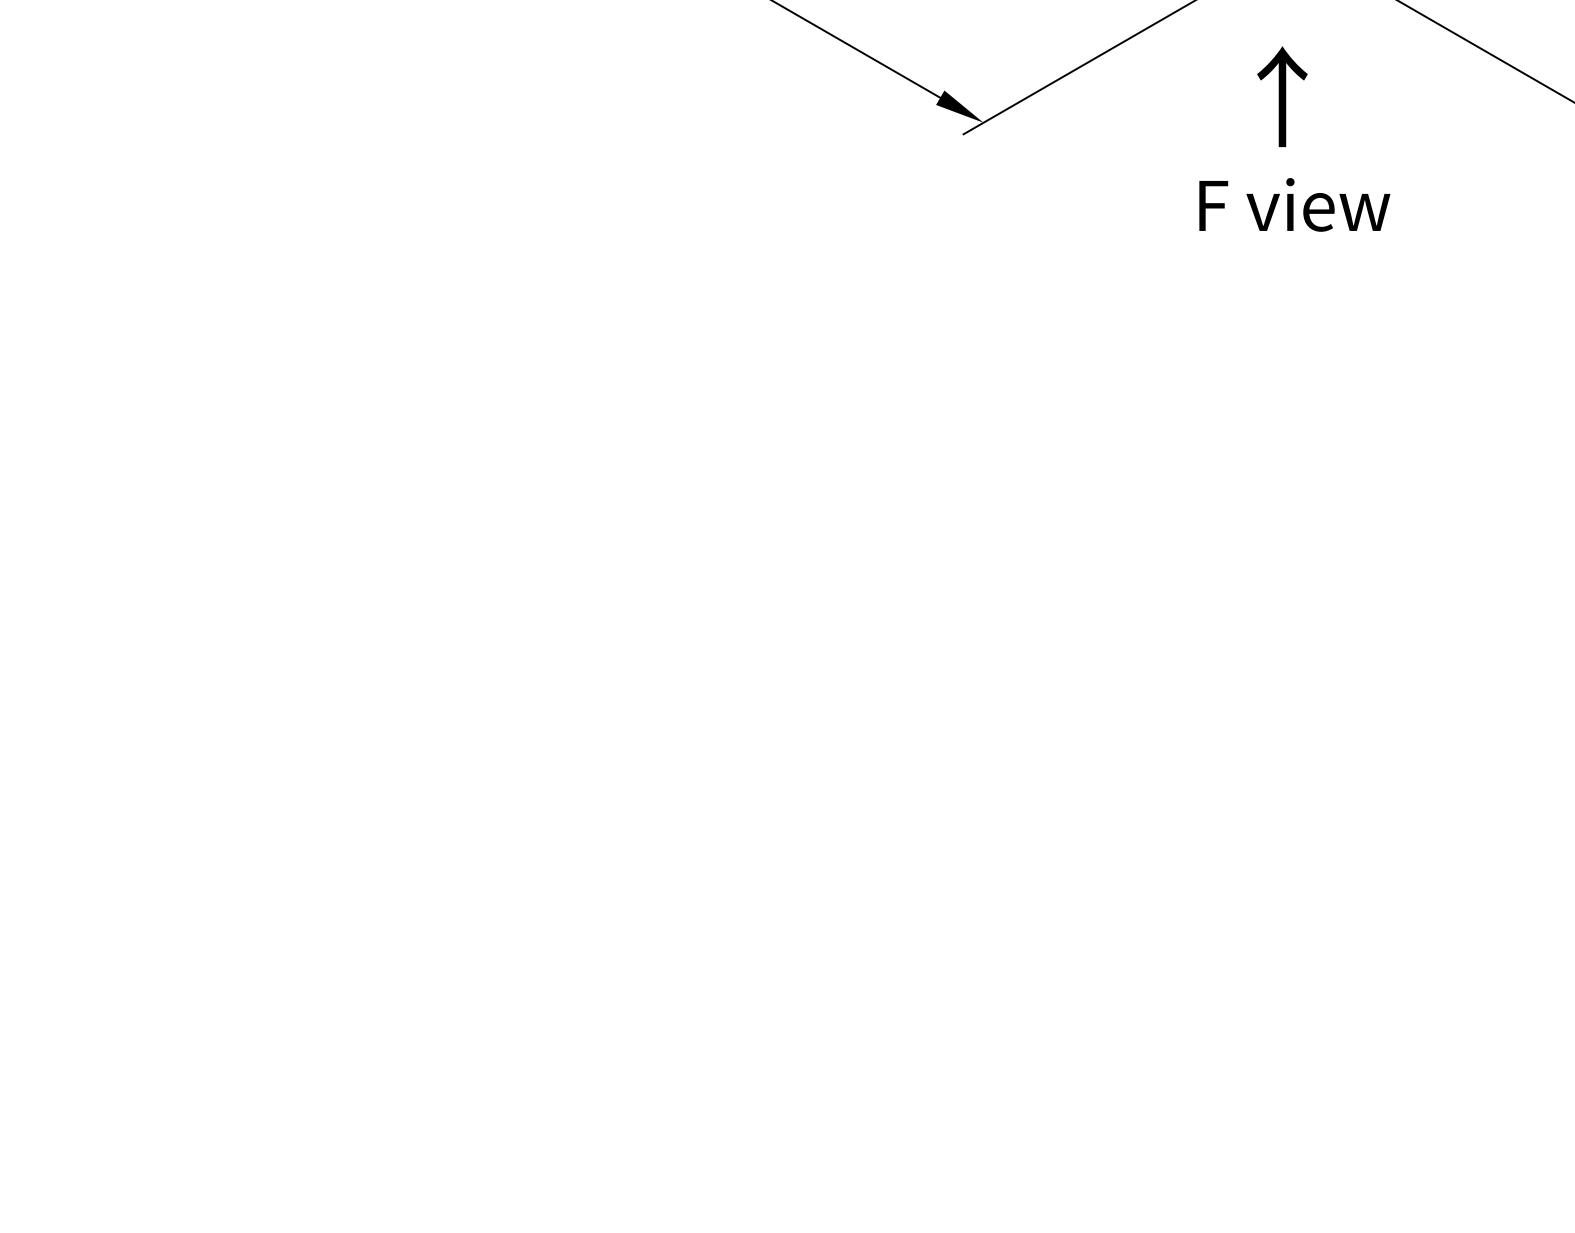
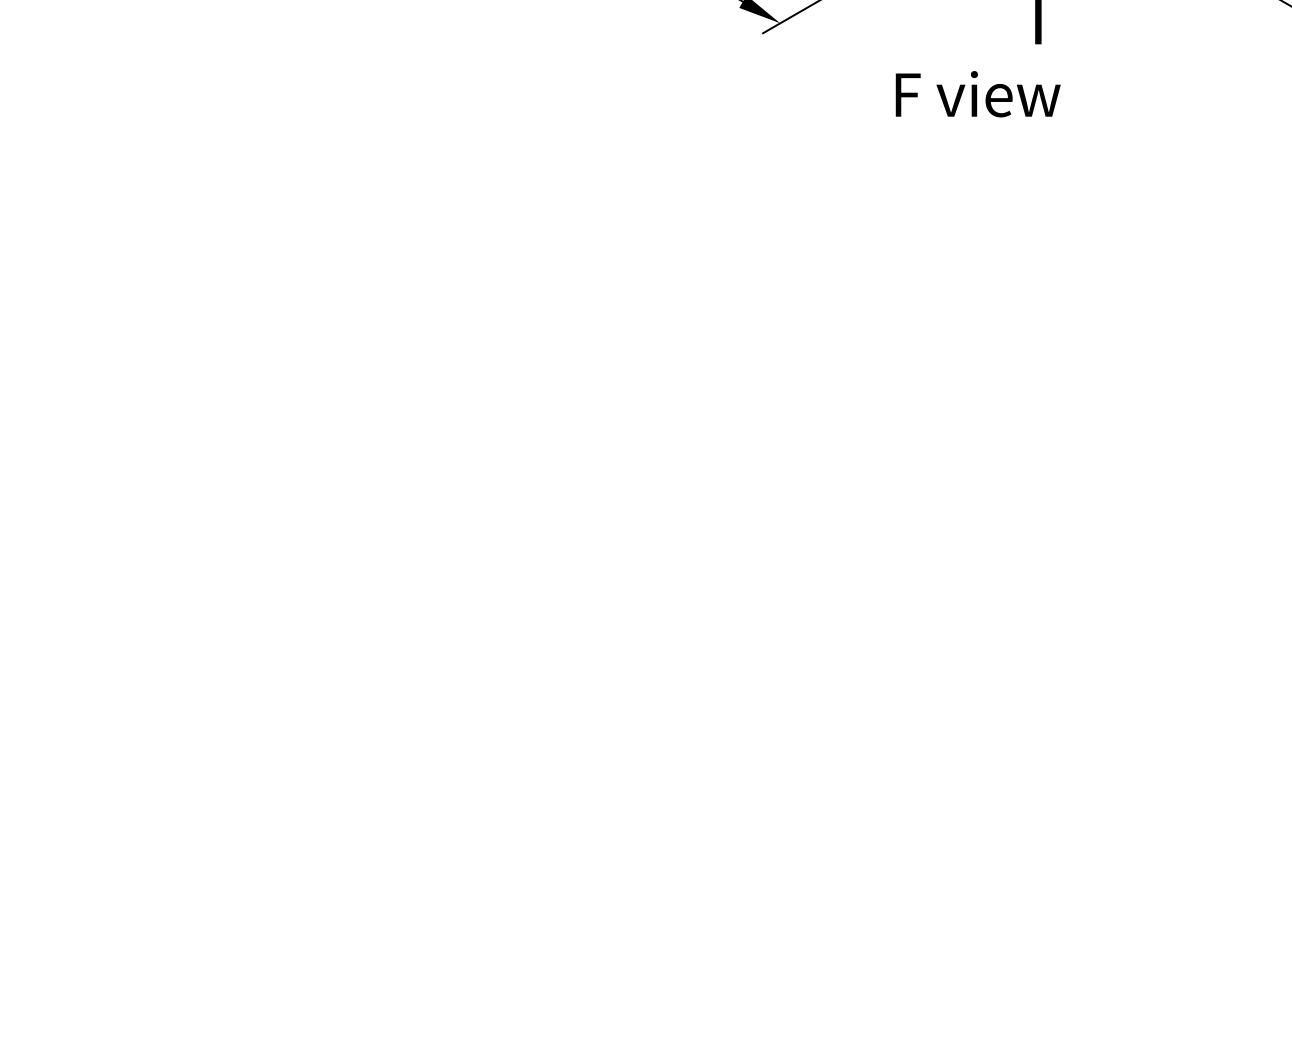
text: (1294, 204) -> (977, 93), moved

